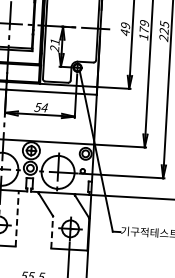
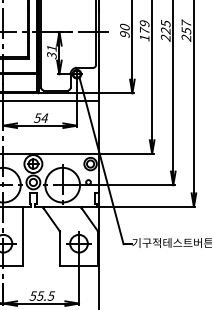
text: (125, 28) -> (124, 30), 49 -> 90
text: (54, 48) -> (51, 55), 21 -> 31
line: (17, 218) -> (22, 235), dashed -> solid
line: (51, 232) -> (59, 248), dashed -> solid

